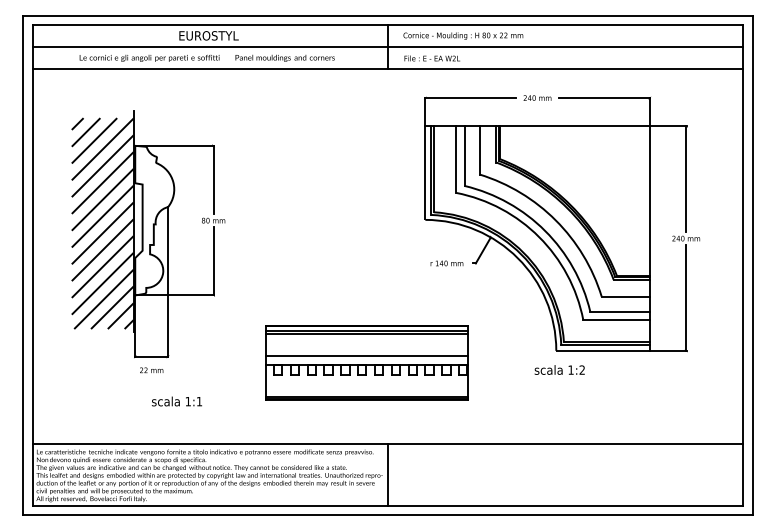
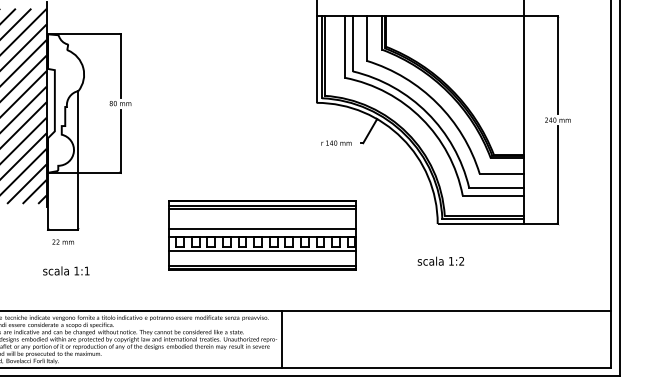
text: (559, 369) -> (440, 260), moved
line: (367, 379) -> (262, 250), added
text: (176, 401) -> (65, 270), moved

